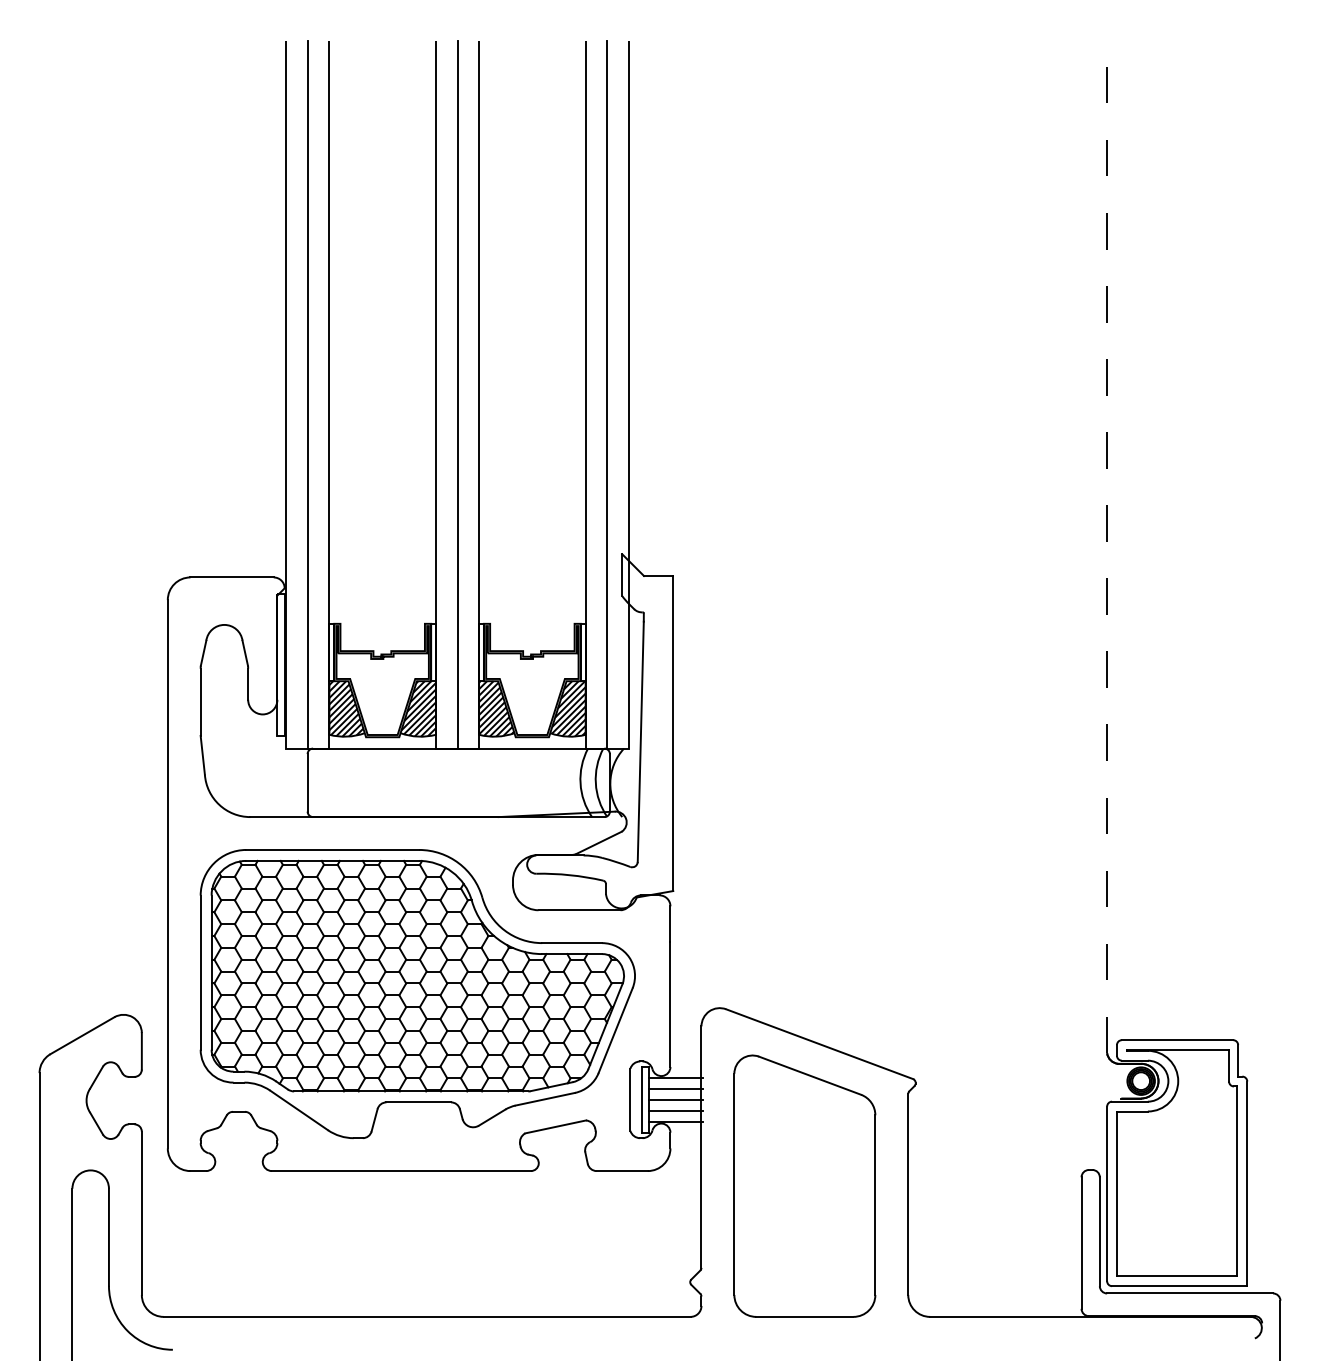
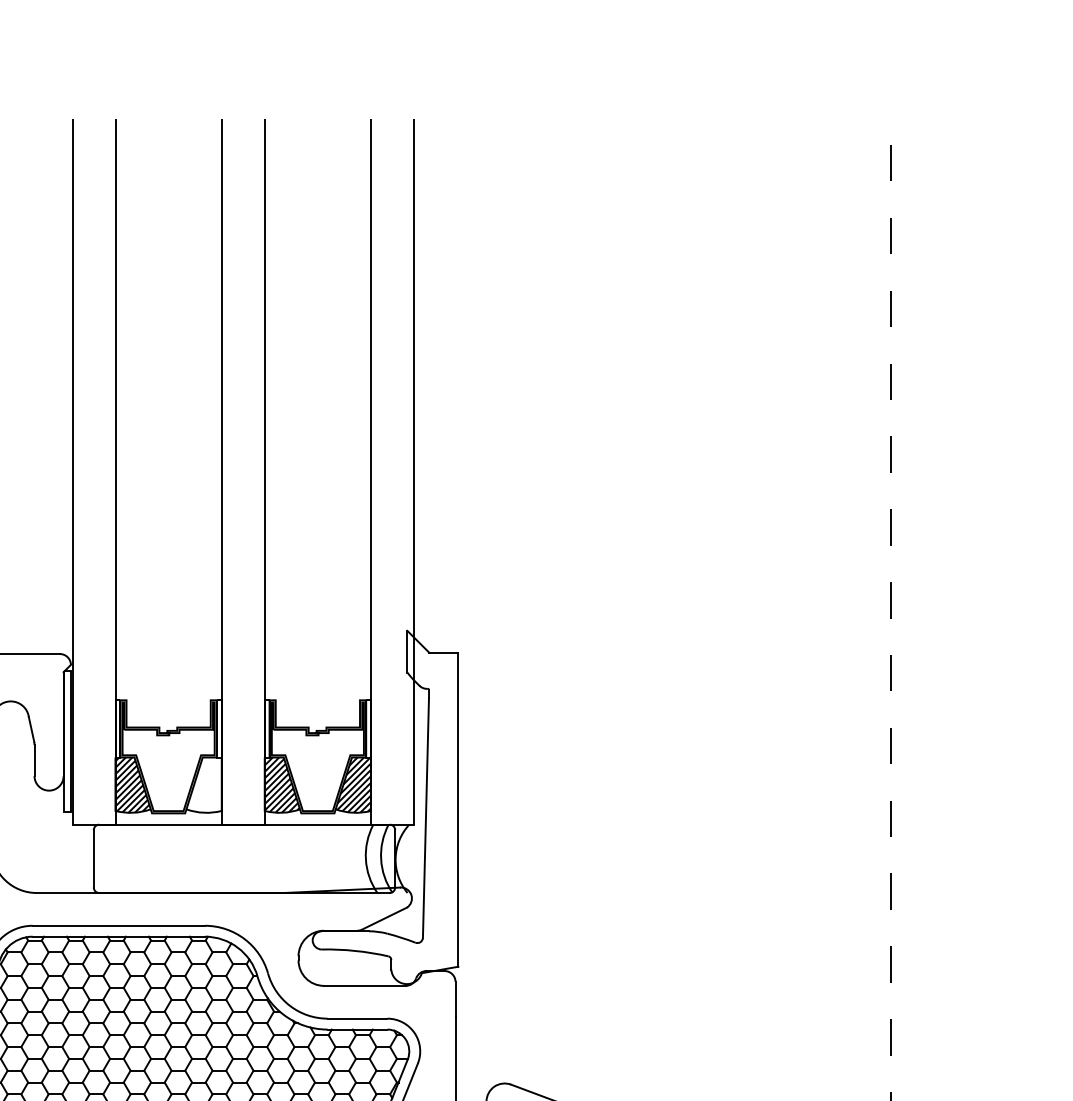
line: (307, 394) -> (93, 471), removed
line: (457, 394) -> (243, 471), removed
line: (607, 394) -> (392, 471), removed
hatch: (418, 708) -> (204, 784), removed

